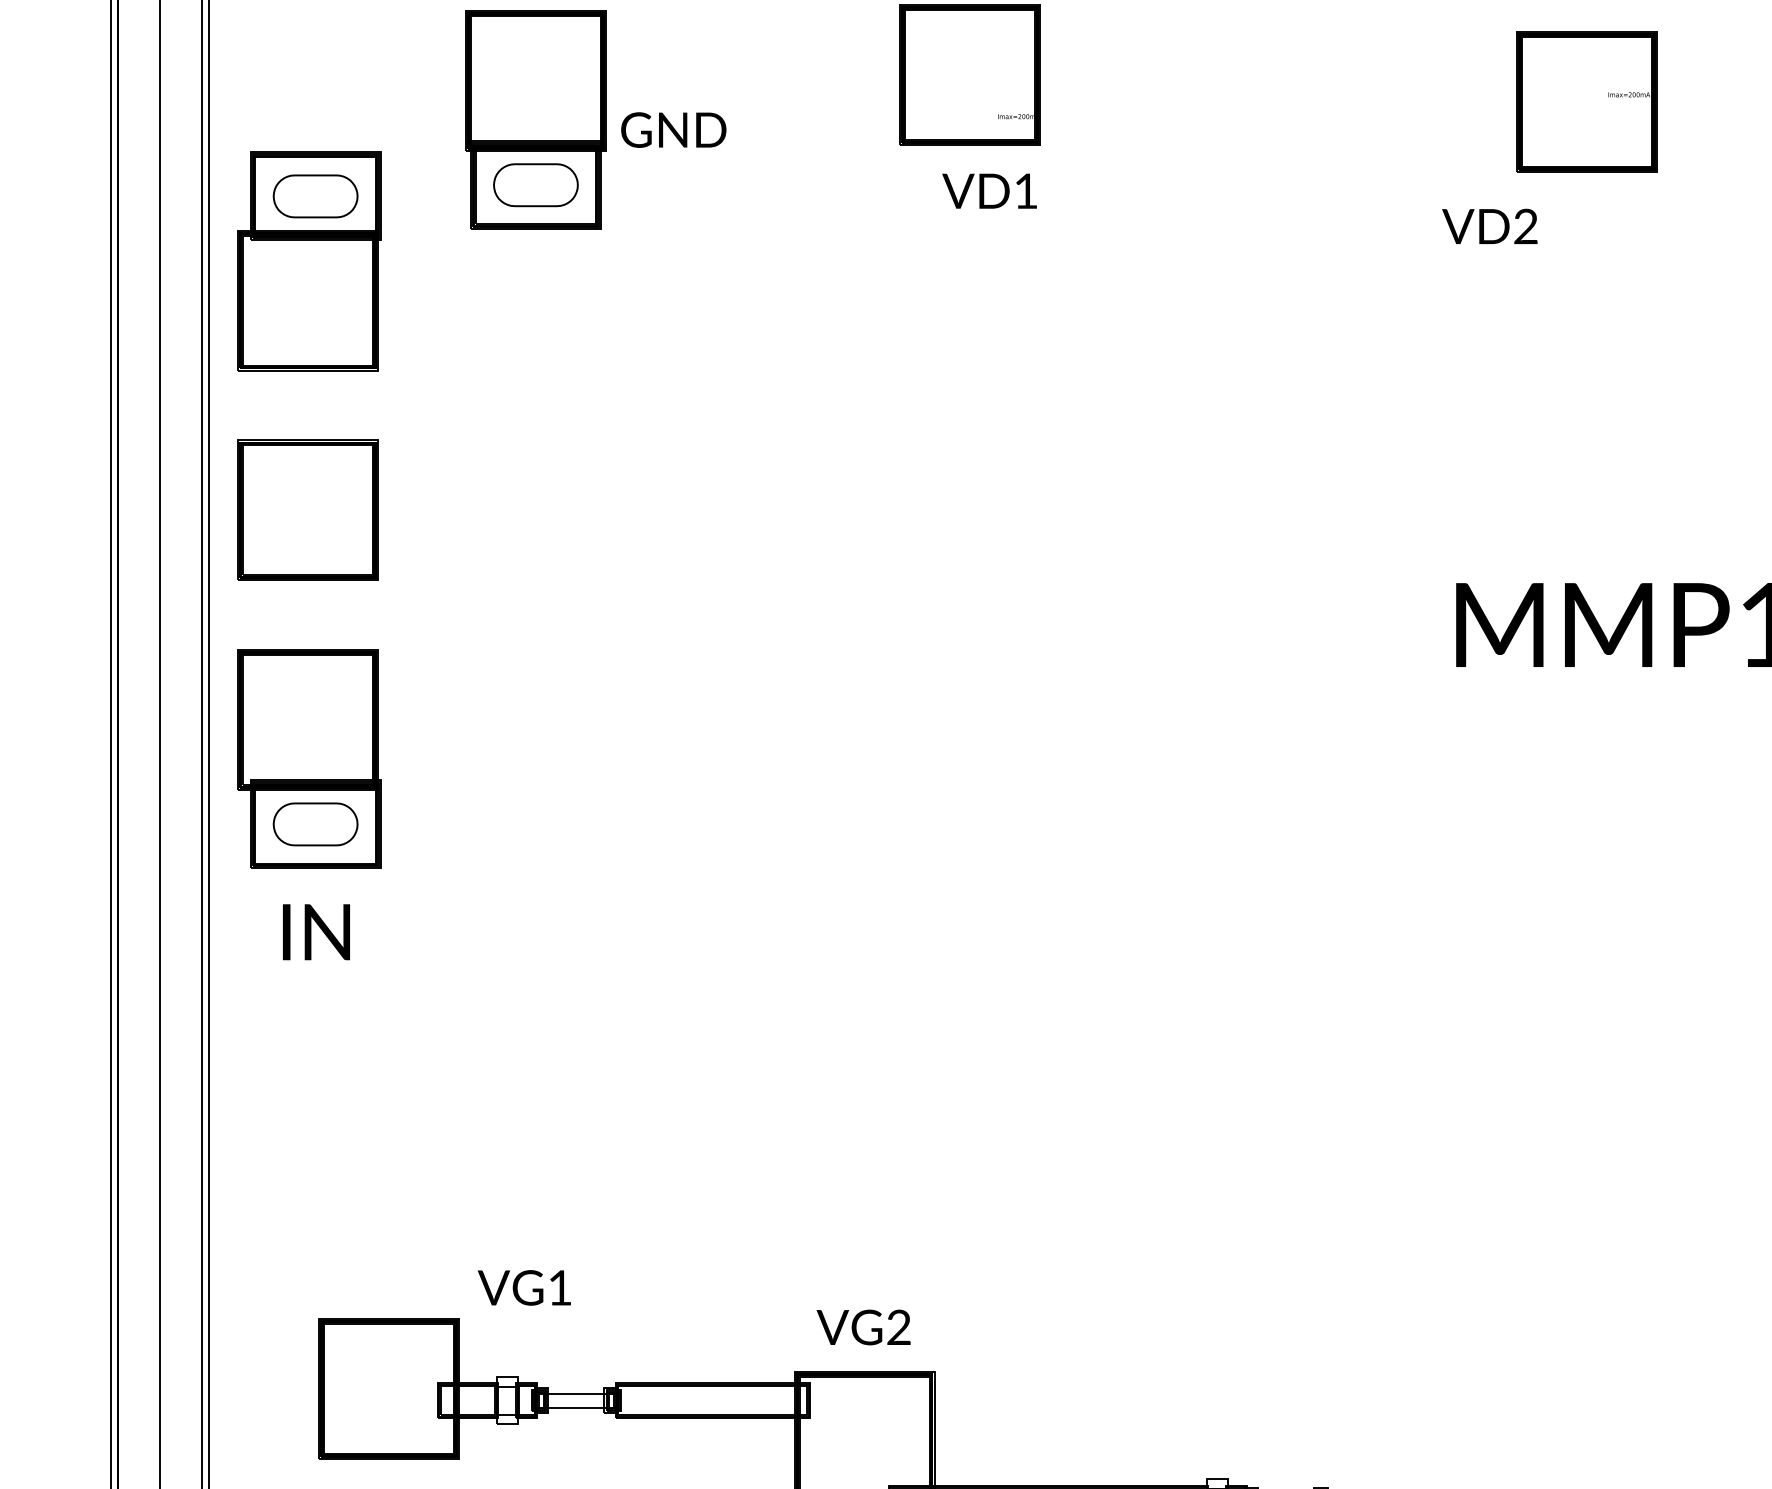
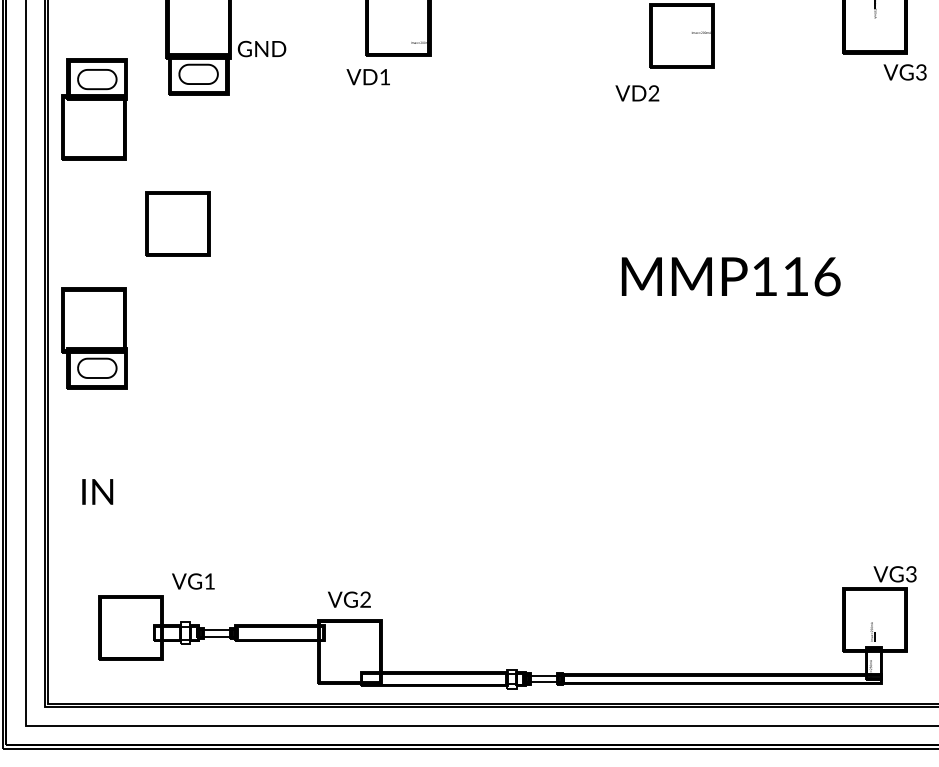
text: (987, 191) -> (367, 77), moved
part: (307, 509) -> (177, 223), moved
text: (316, 931) -> (97, 491), moved

